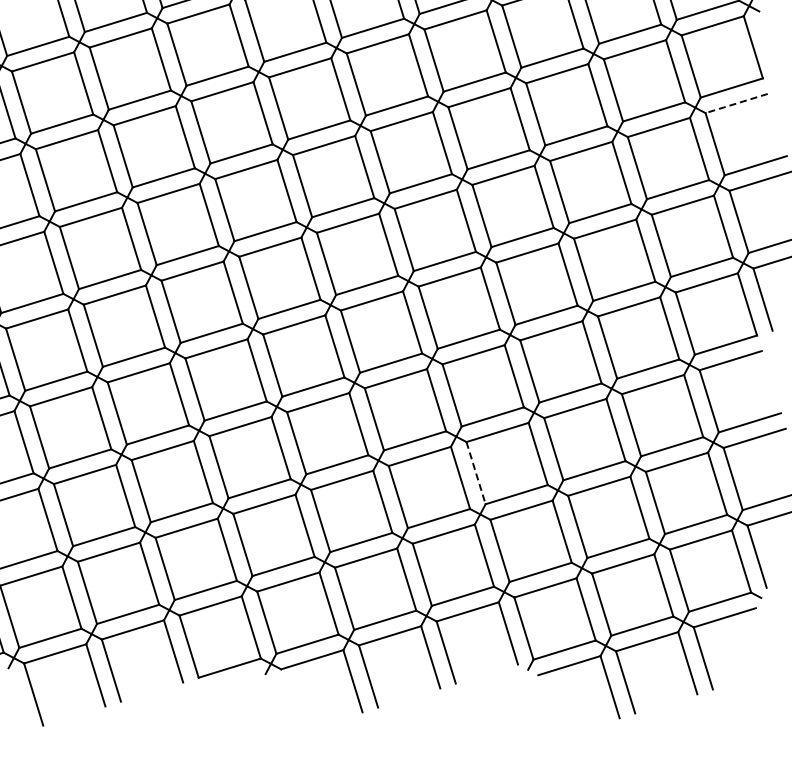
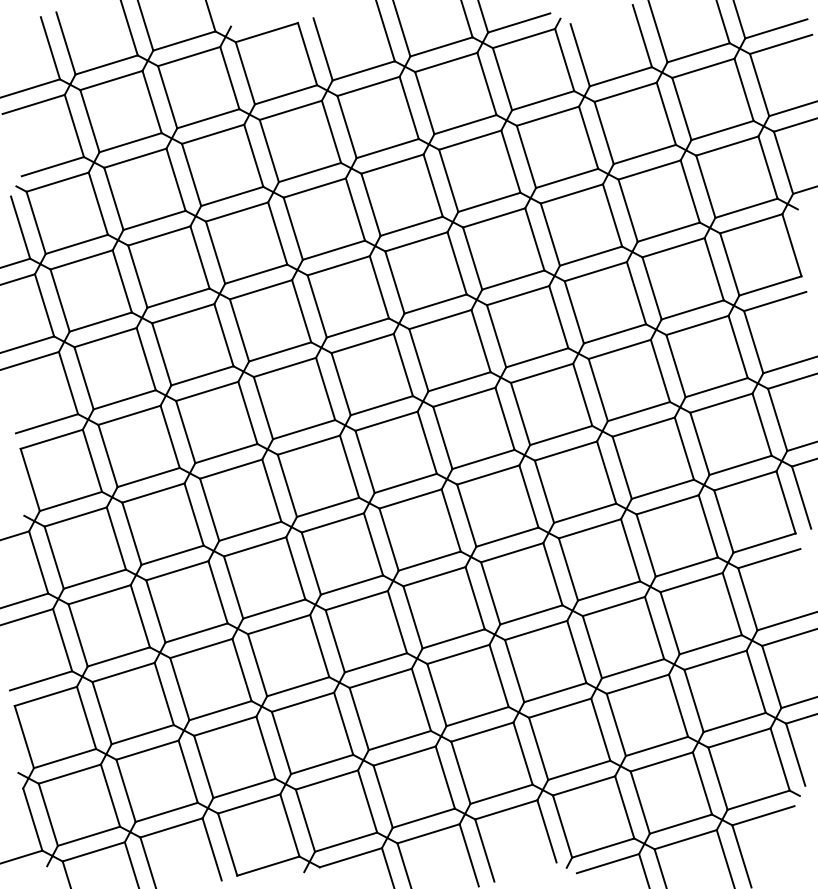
line: (736, 103) -> (775, 301), dashed -> solid
line: (475, 473) -> (514, 671), dashed -> solid

